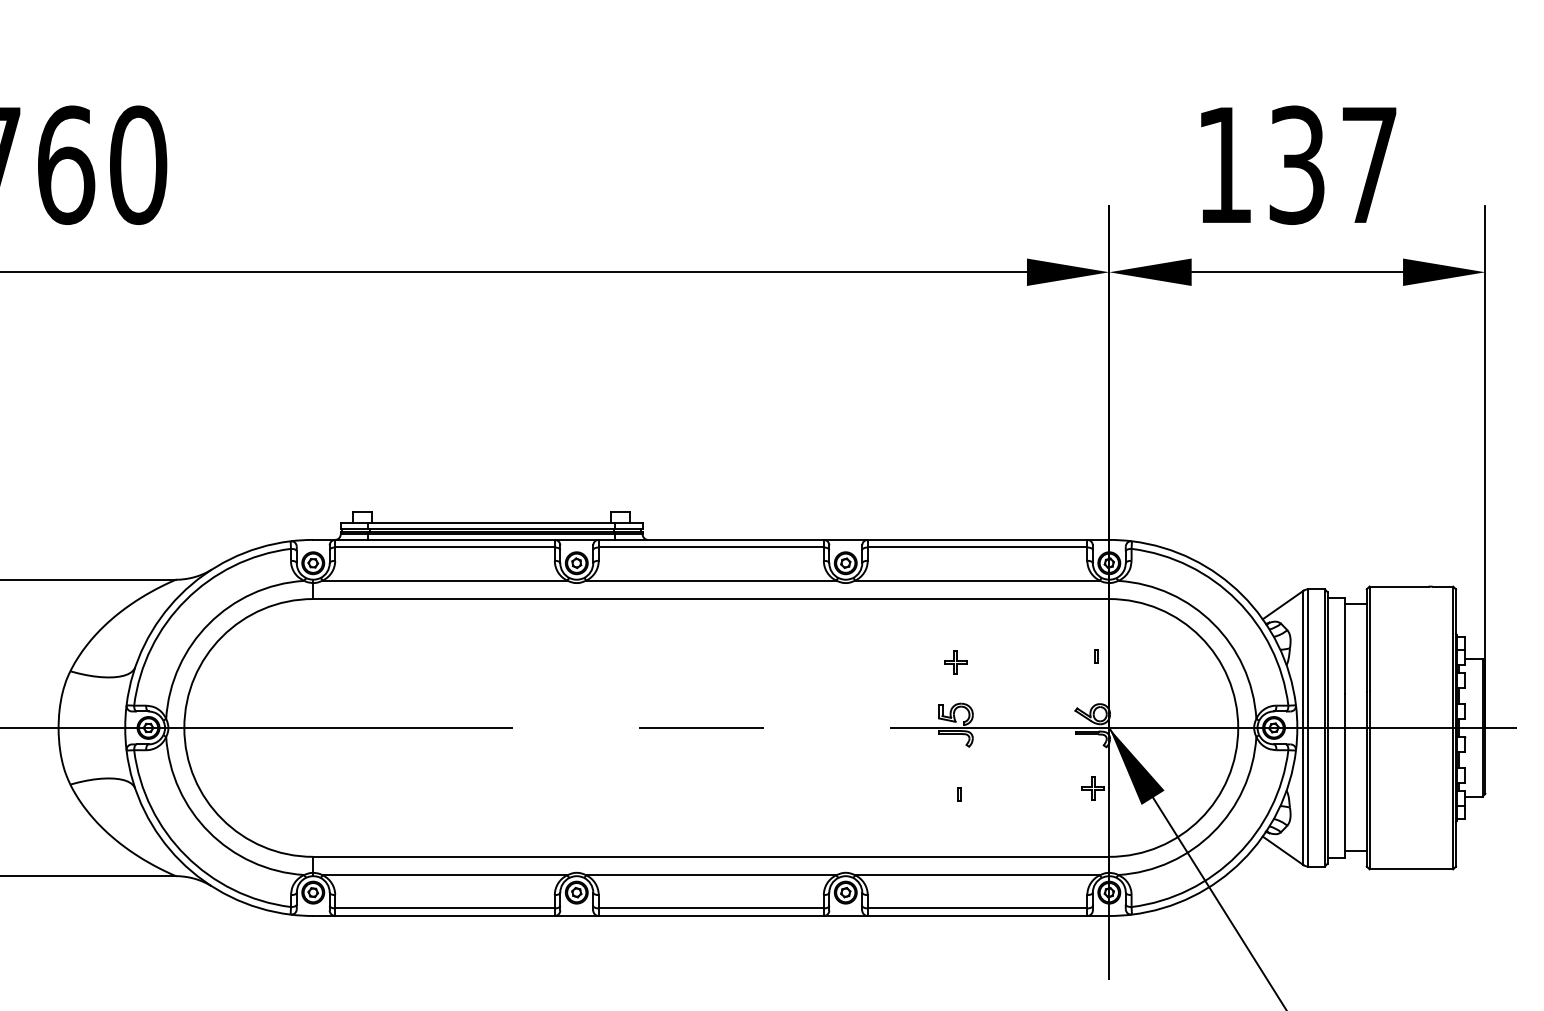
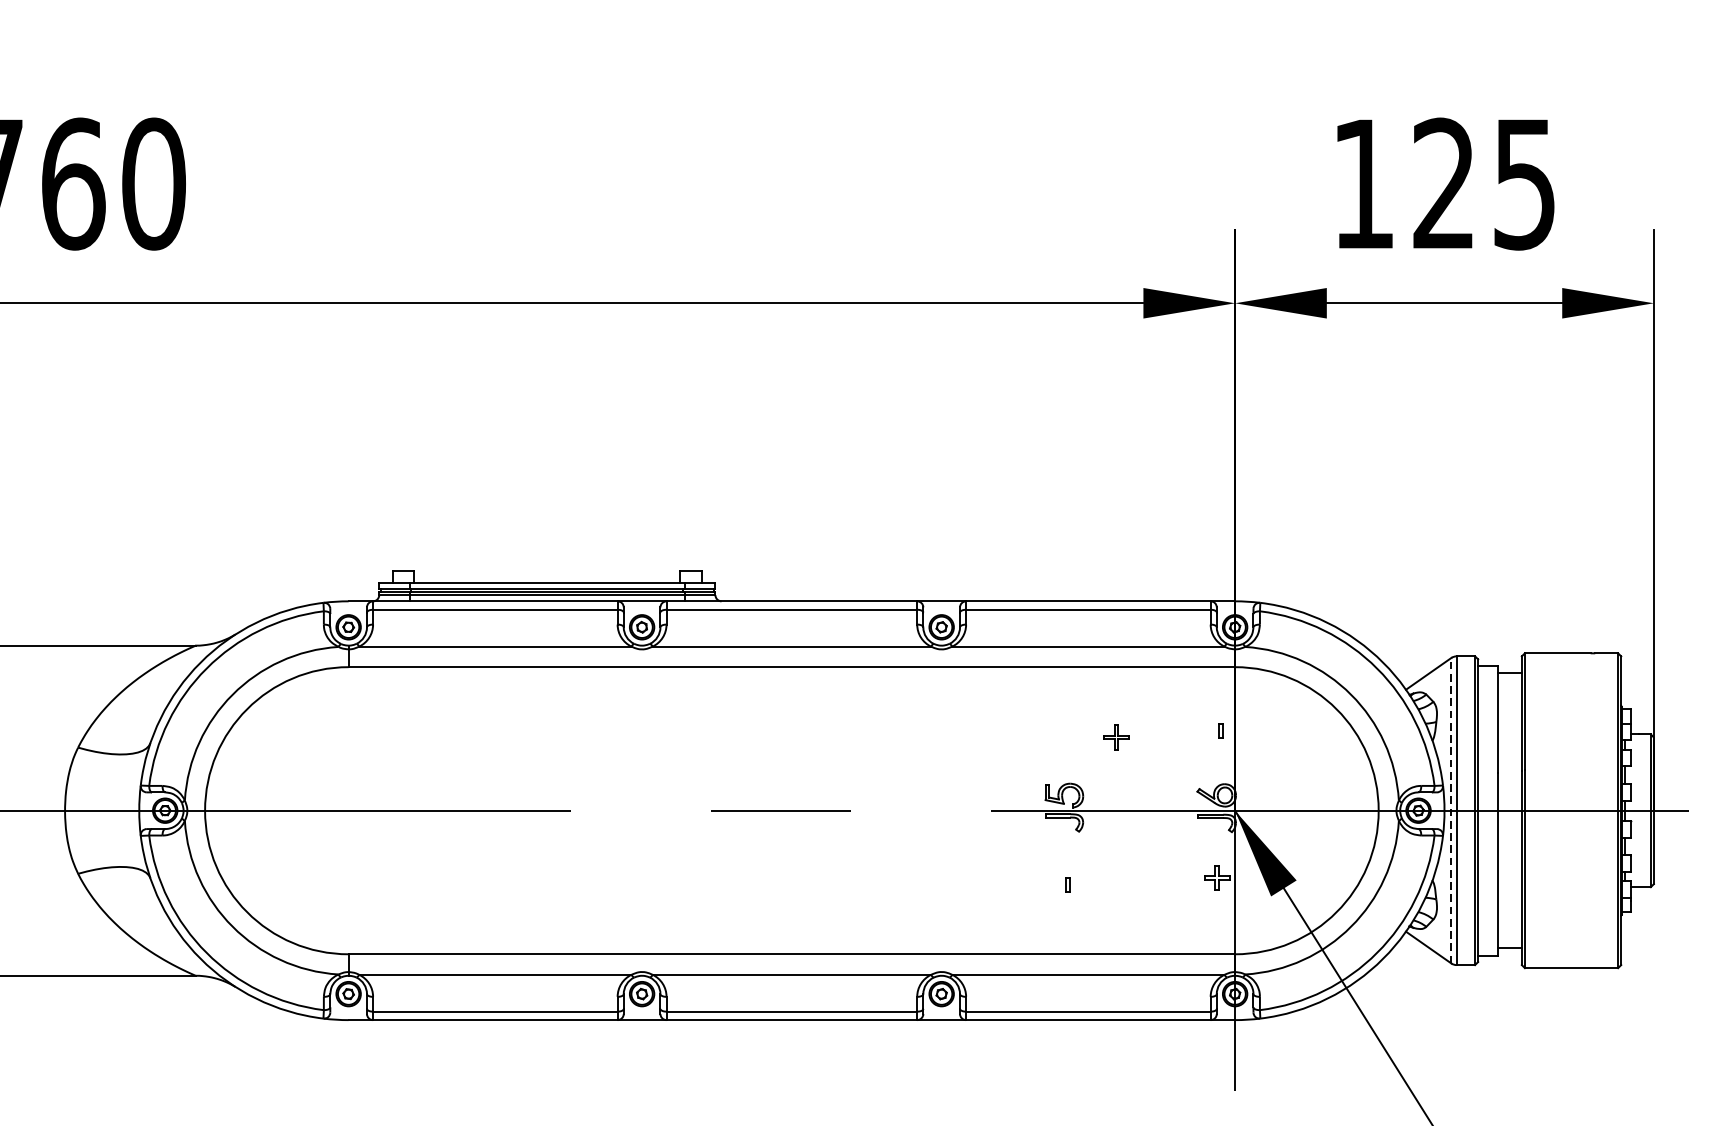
text: (1332, 164) -> (1483, 183), 137 -> 125
part: (955, 662) -> (1116, 737), moved
line: (1303, 727) -> (1451, 810), solid -> dashed

